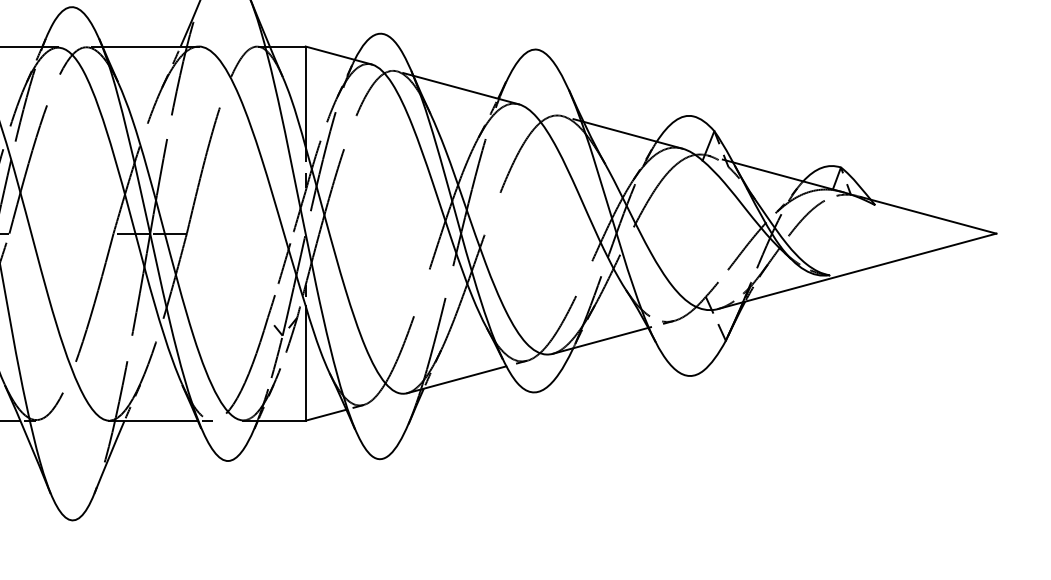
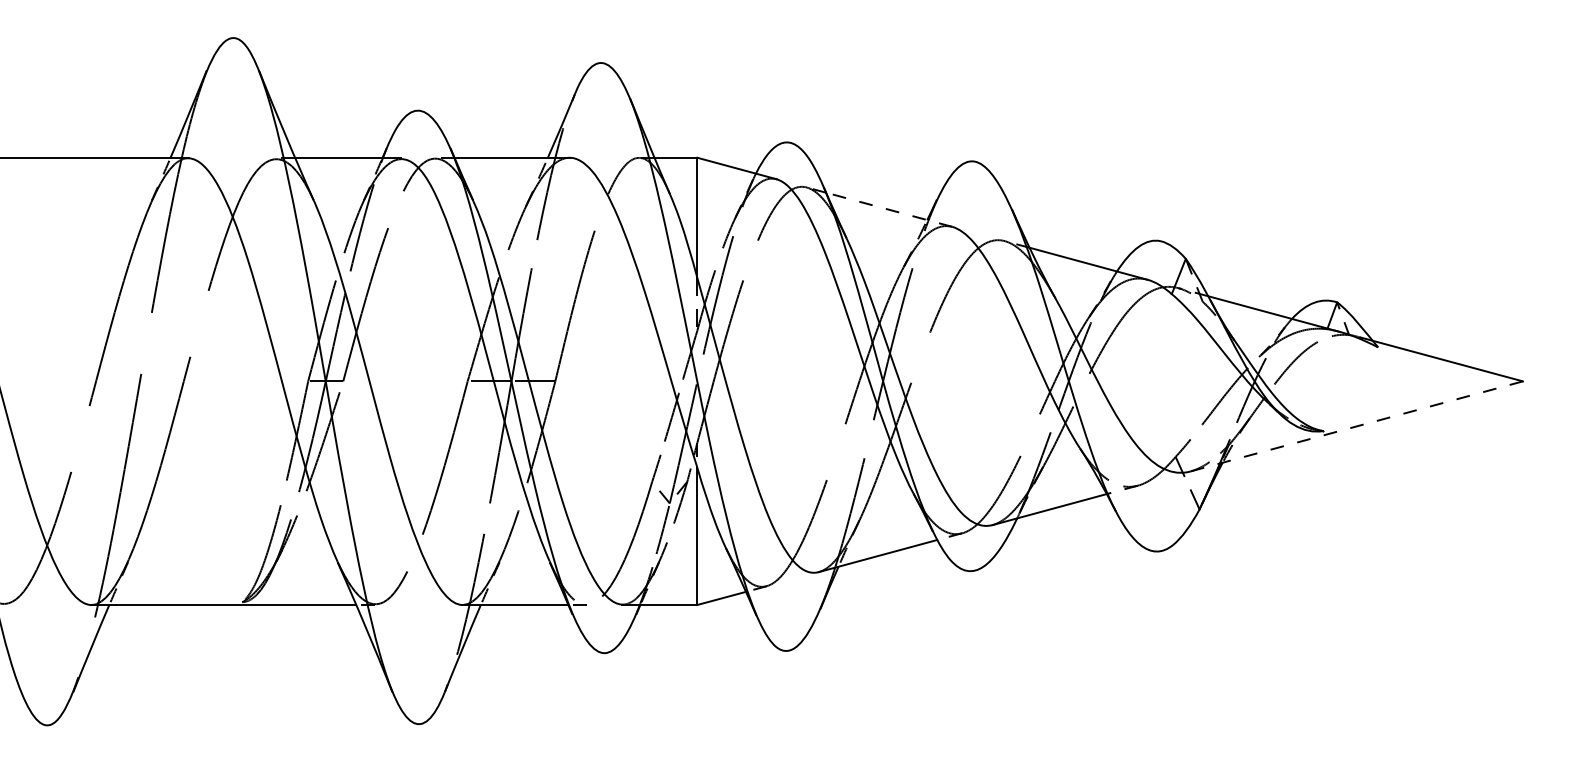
line: (465, 89) -> (888, 209), solid -> dashed
line: (857, 271) -> (1356, 426), solid -> dashed

